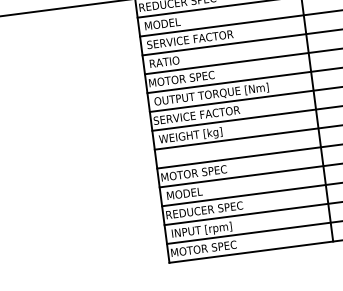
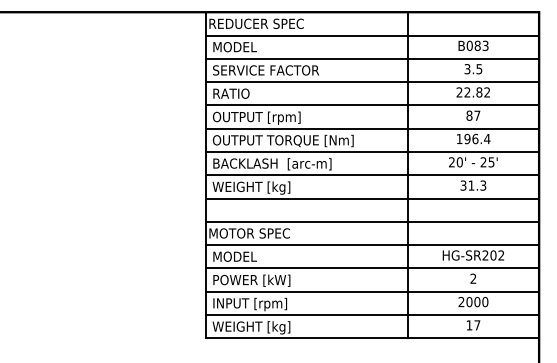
text: (185, 78) -> (254, 117), MOTOR SPEC -> OUTPUT [rpm]
text: (203, 115) -> (270, 164), SERVICE FACTOR -> BACKLASH  [arc-m]
text: (204, 210) -> (256, 280), REDUCER SPEC -> POWER [kW]
text: (203, 249) -> (249, 327), MOTOR SPEC -> WEIGHT [kg]

